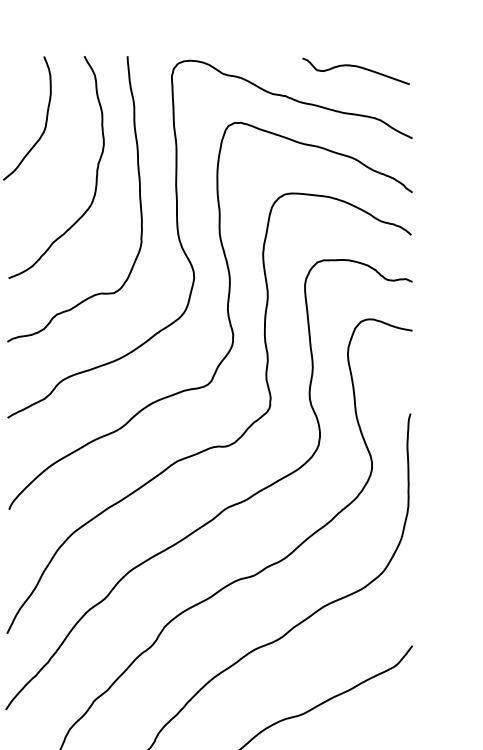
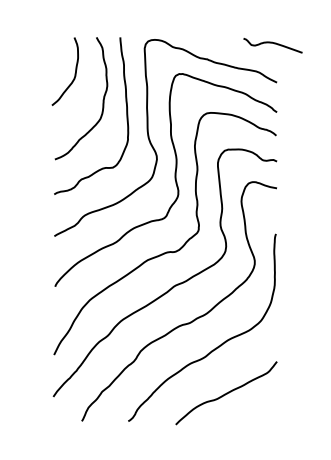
curve: (355, 67) -> (272, 43), moved

